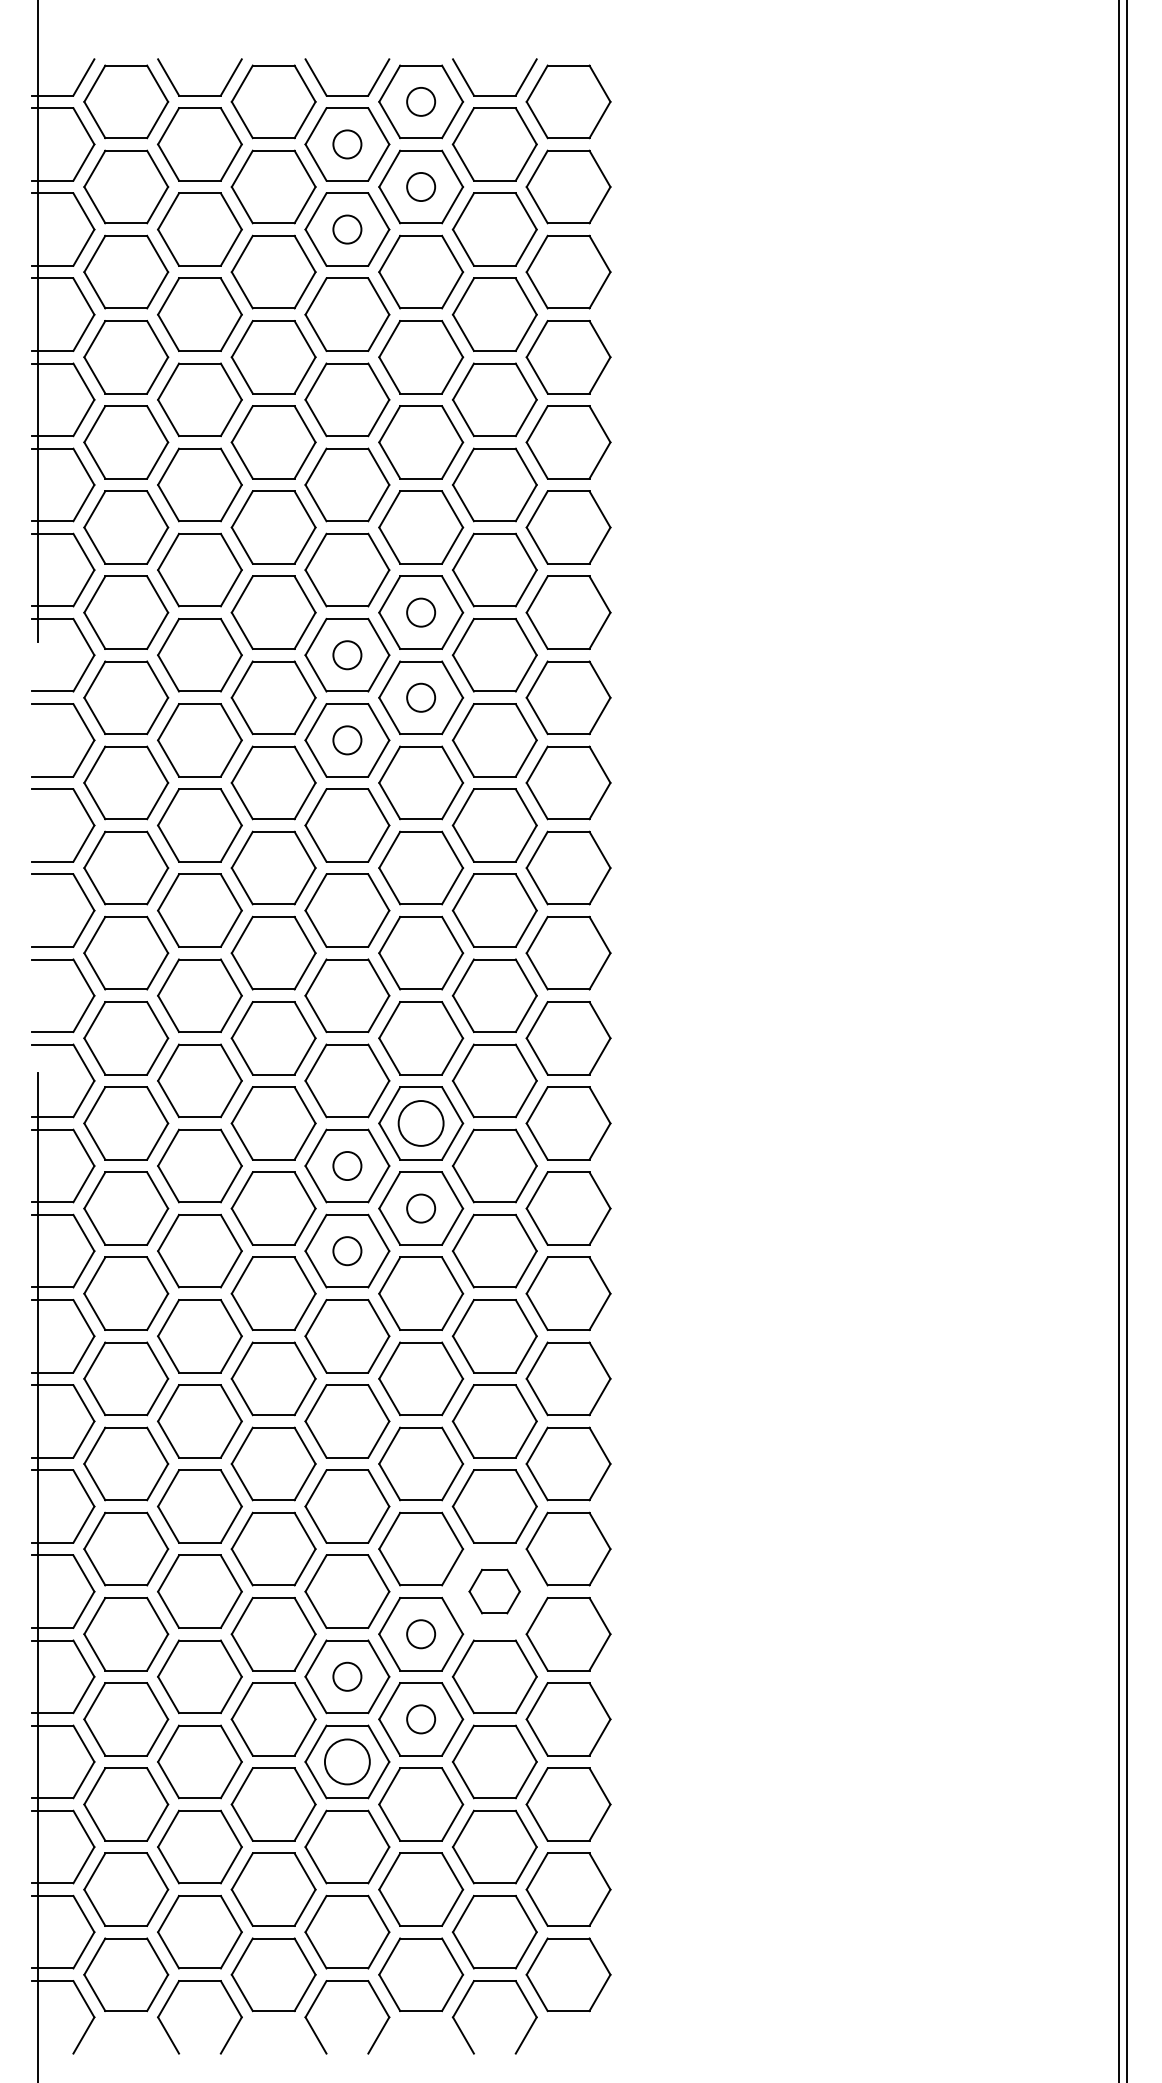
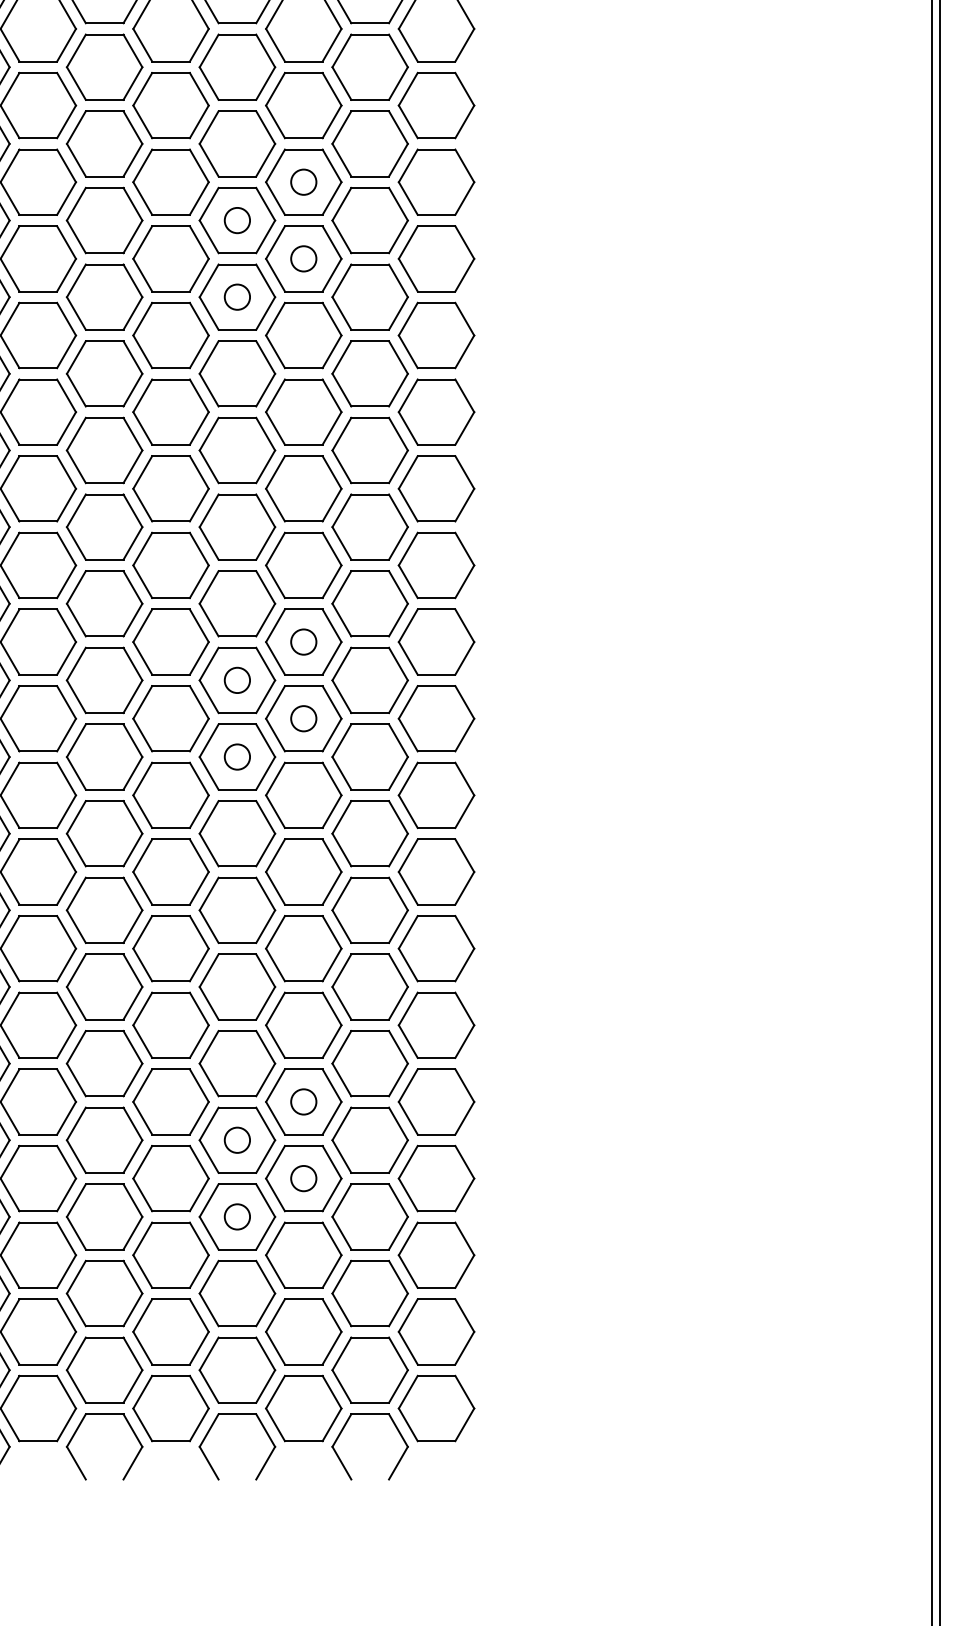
circle: (421, 1123) -> (304, 642), size x0.62
part: (494, 1591) -> (369, 1063), size x1.67
circle: (347, 1761) -> (237, 1216), size x0.62

